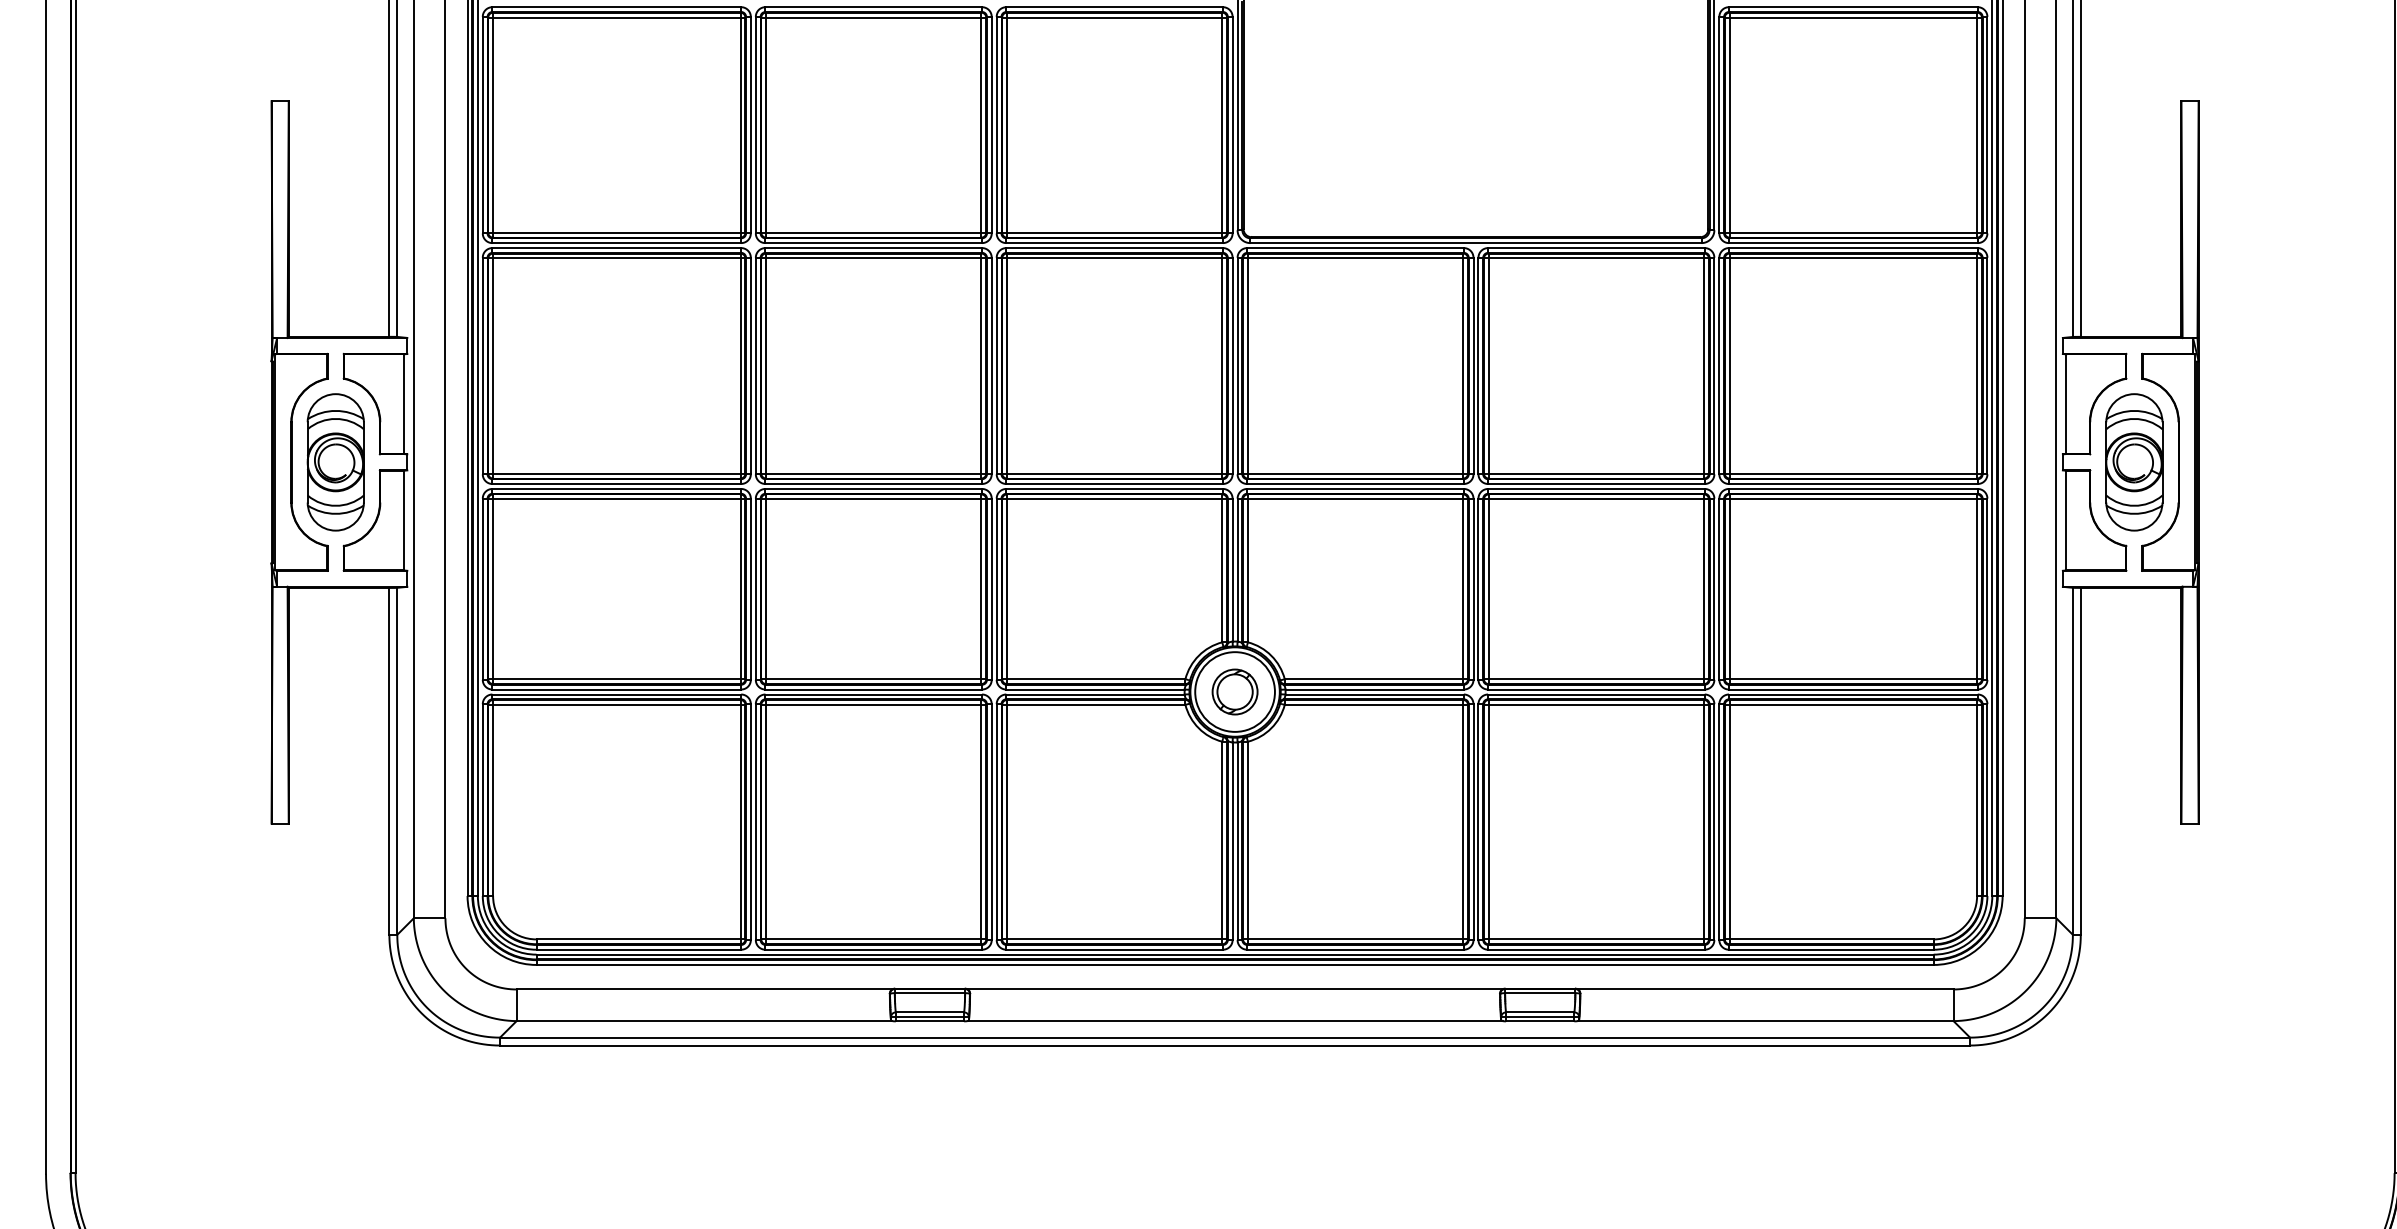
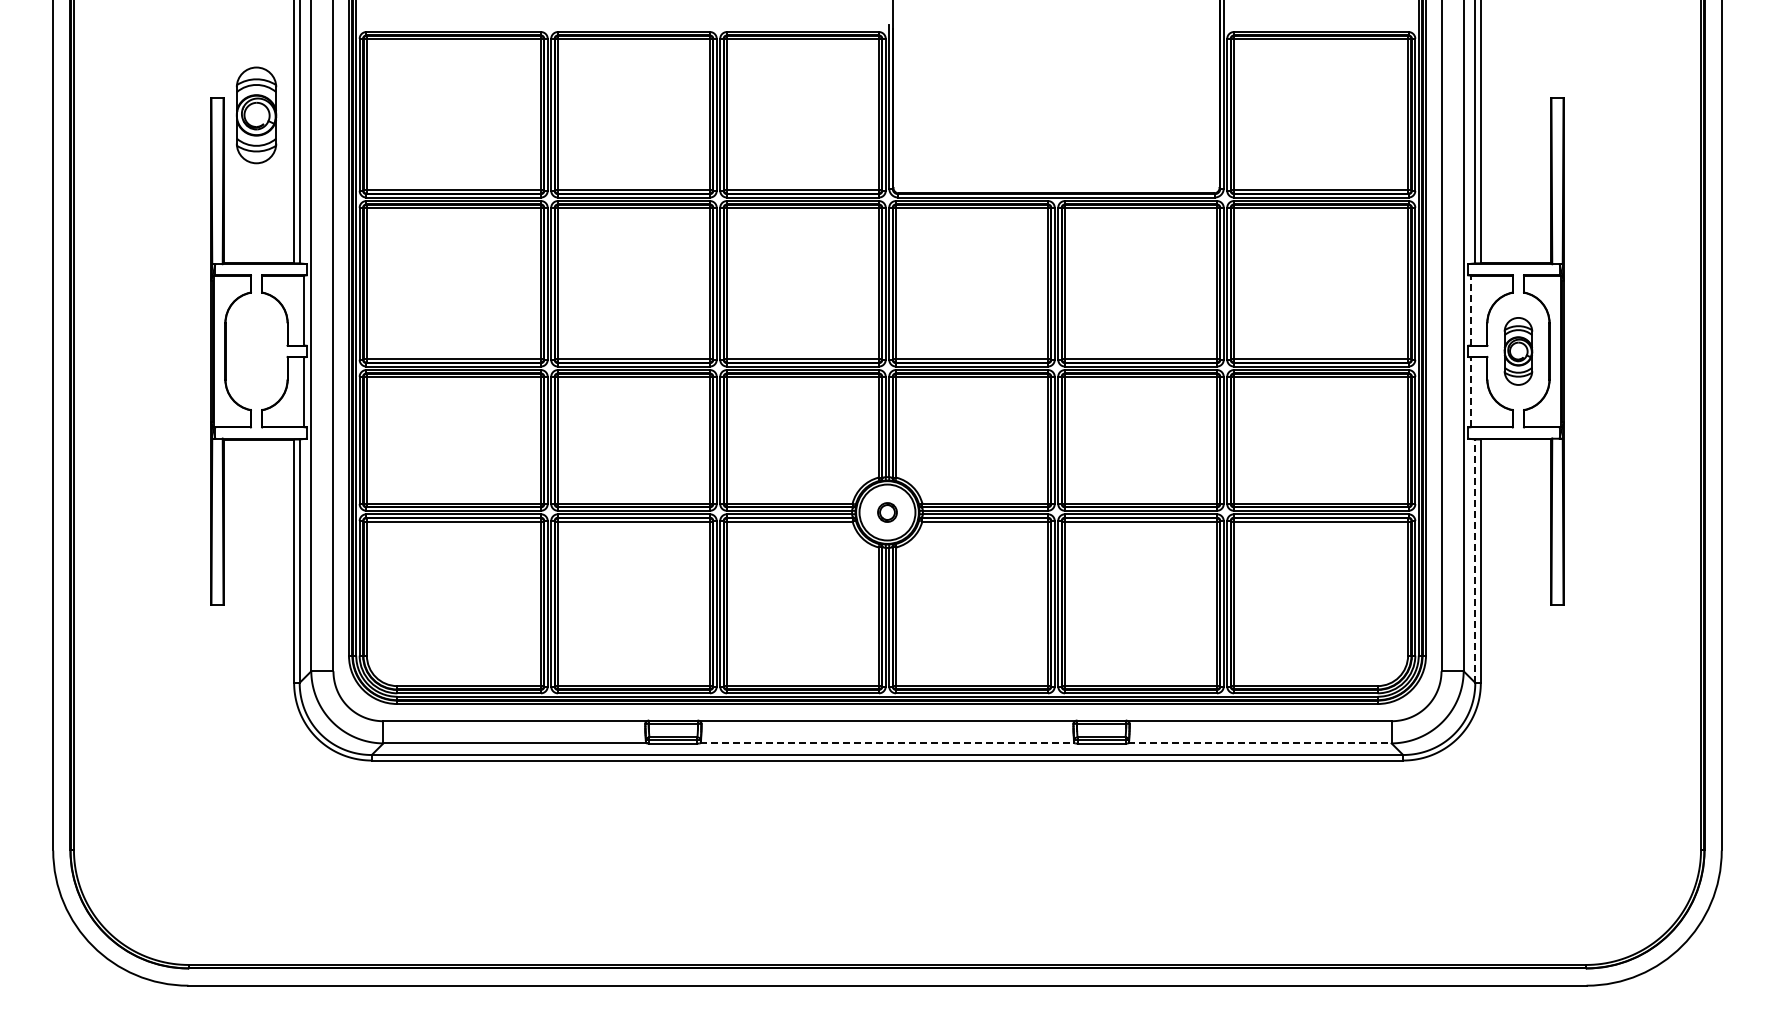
line: (2066, 404) -> (1470, 310), solid -> dashed
part: (335, 462) -> (256, 115), moved
part: (2134, 462) -> (1518, 351), size x0.7
line: (2066, 520) -> (1470, 392), solid -> dashed
part: (1235, 691) -> (887, 512), size x0.6
line: (2073, 761) -> (1475, 561), solid -> dashed
line: (1235, 1021) -> (887, 743), solid -> dashed
line: (1765, 1021) -> (1259, 743), solid -> dashed

